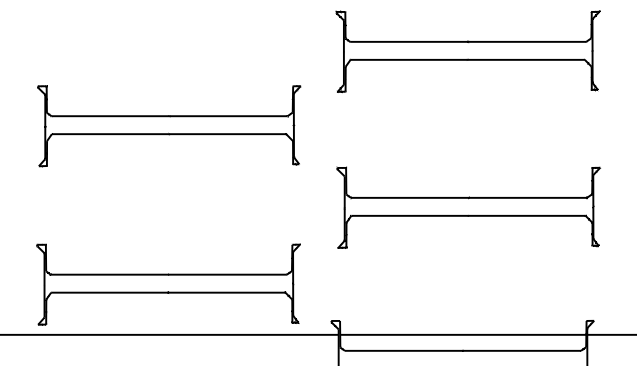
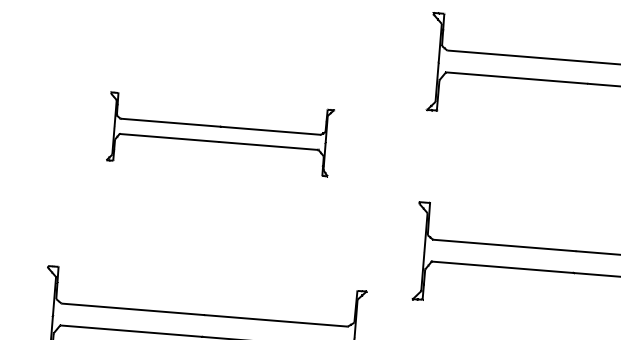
part: (169, 126) -> (219, 135), size x0.7

